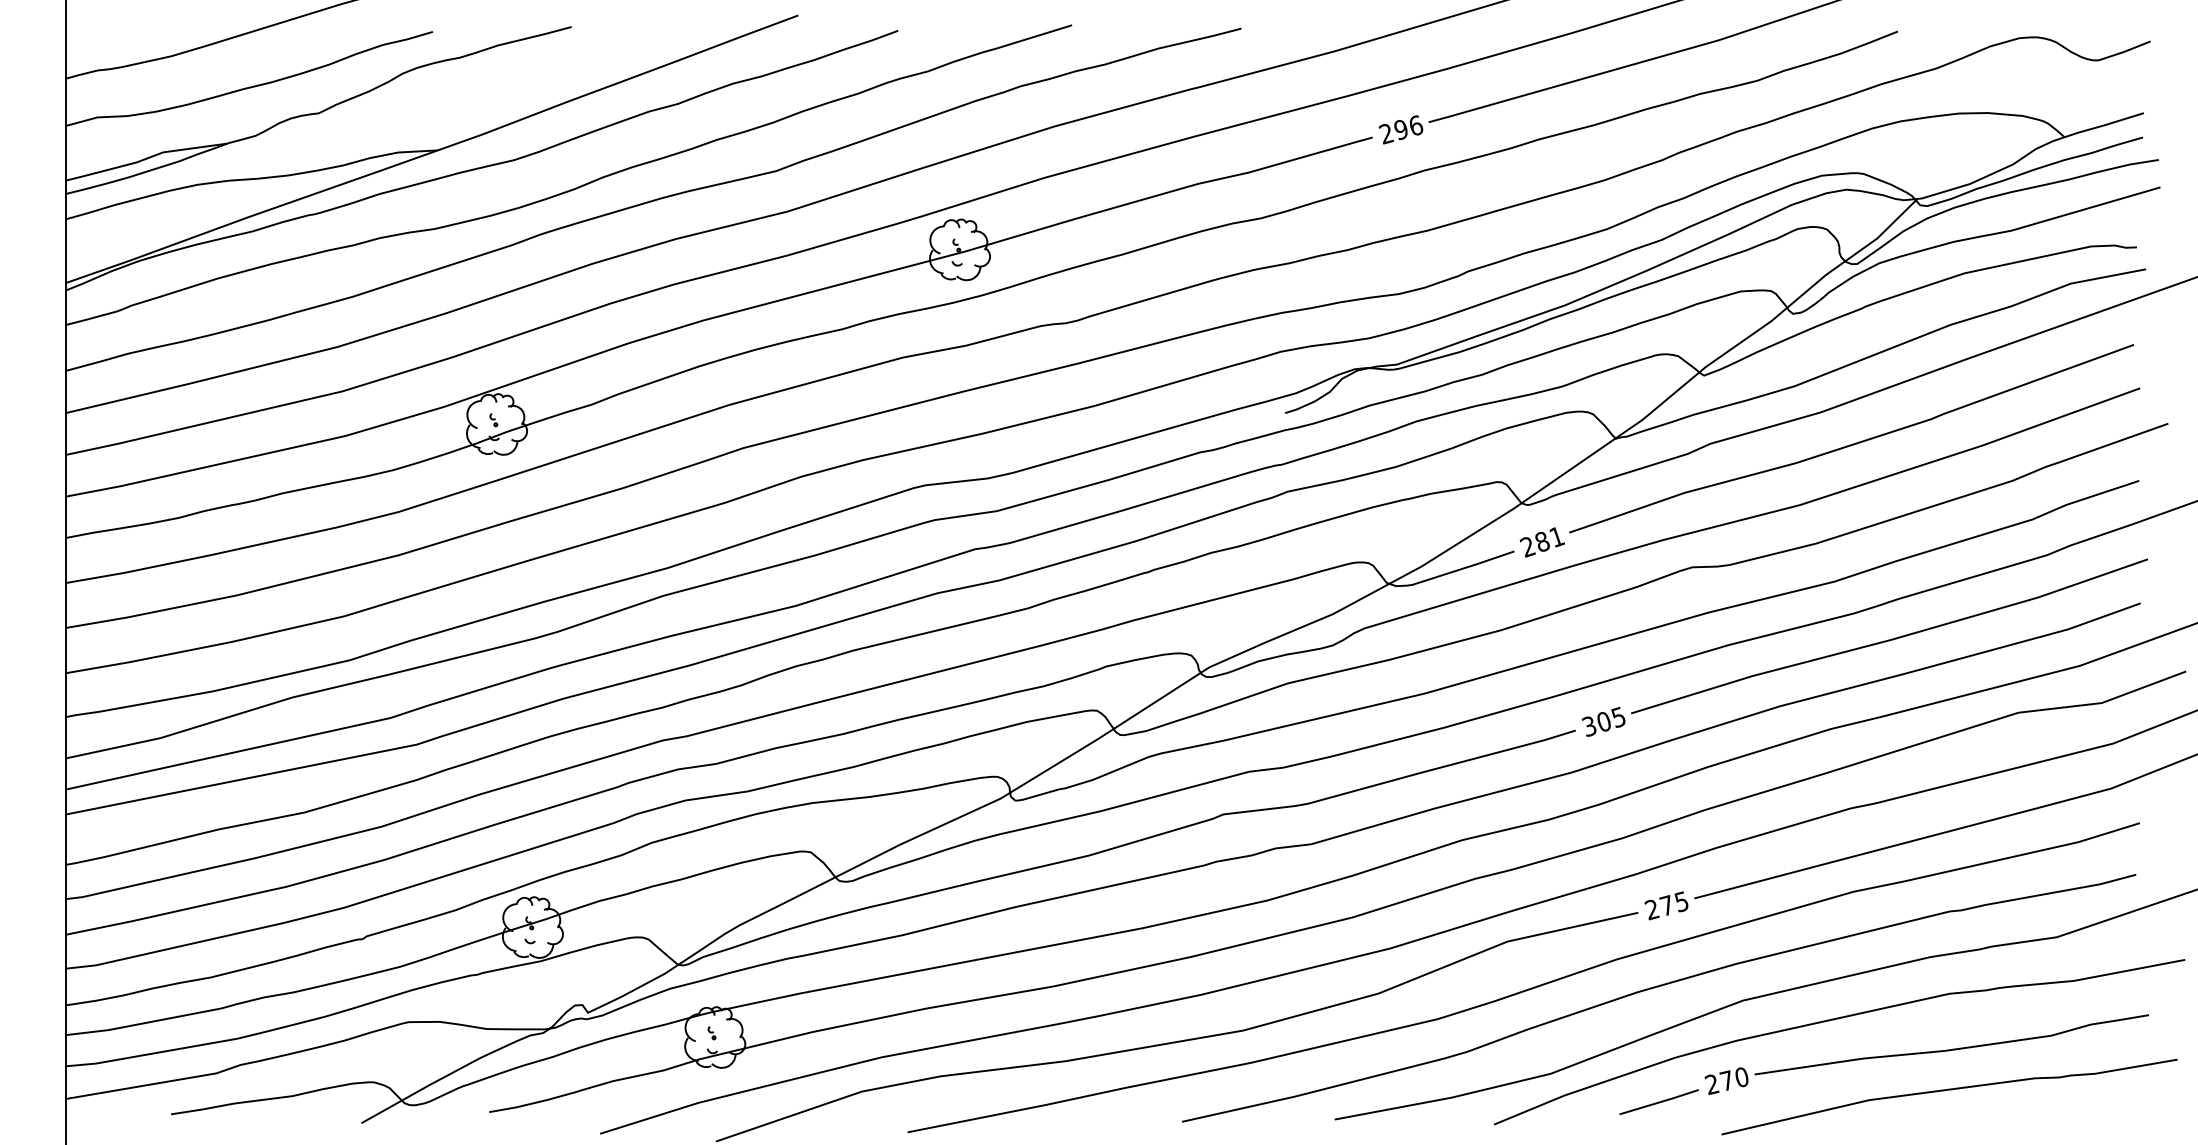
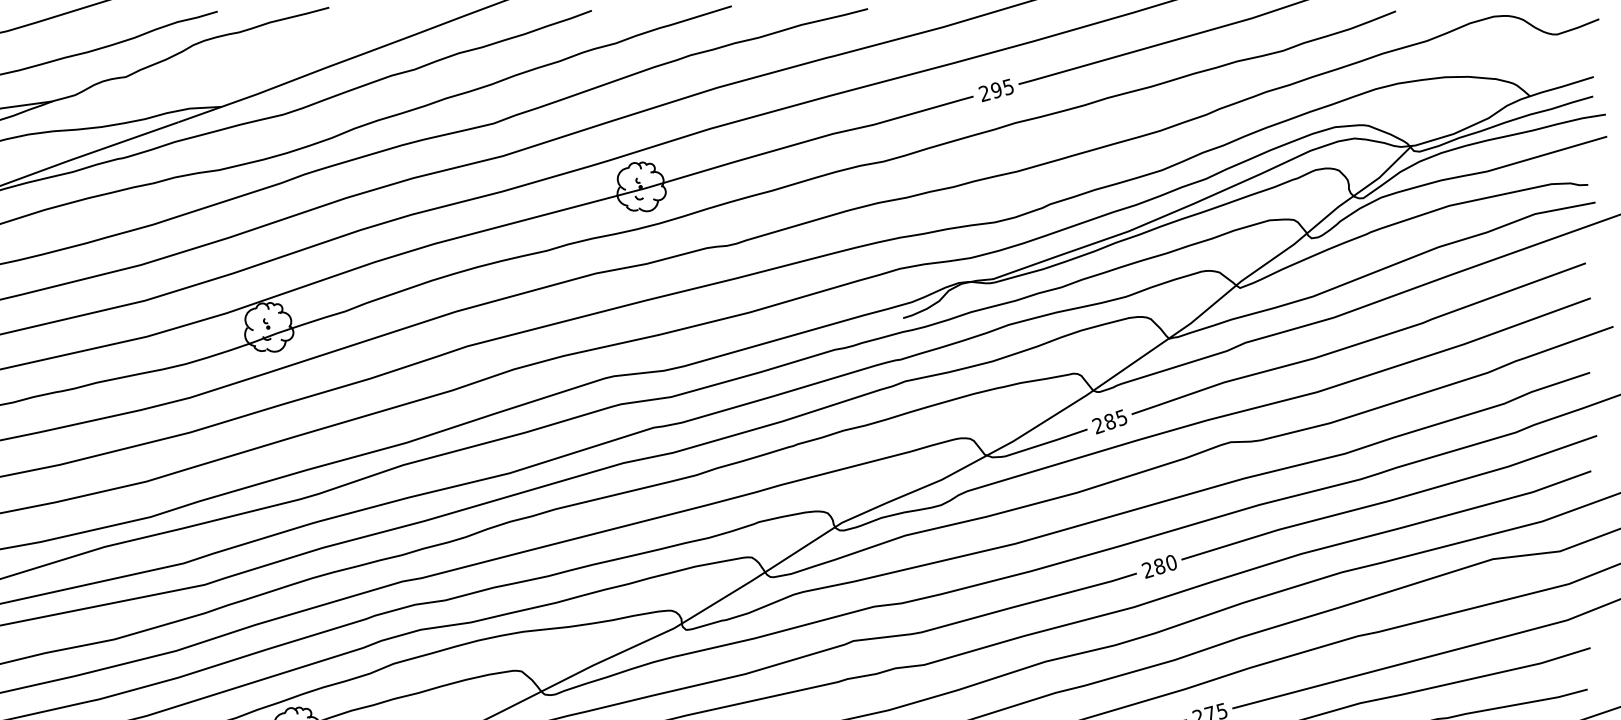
text: (1415, 125) -> (1007, 86), 296 -> 295
text: (1556, 536) -> (1121, 417), 281 -> 285
text: (1603, 721) -> (1159, 566), 305 -> 280

